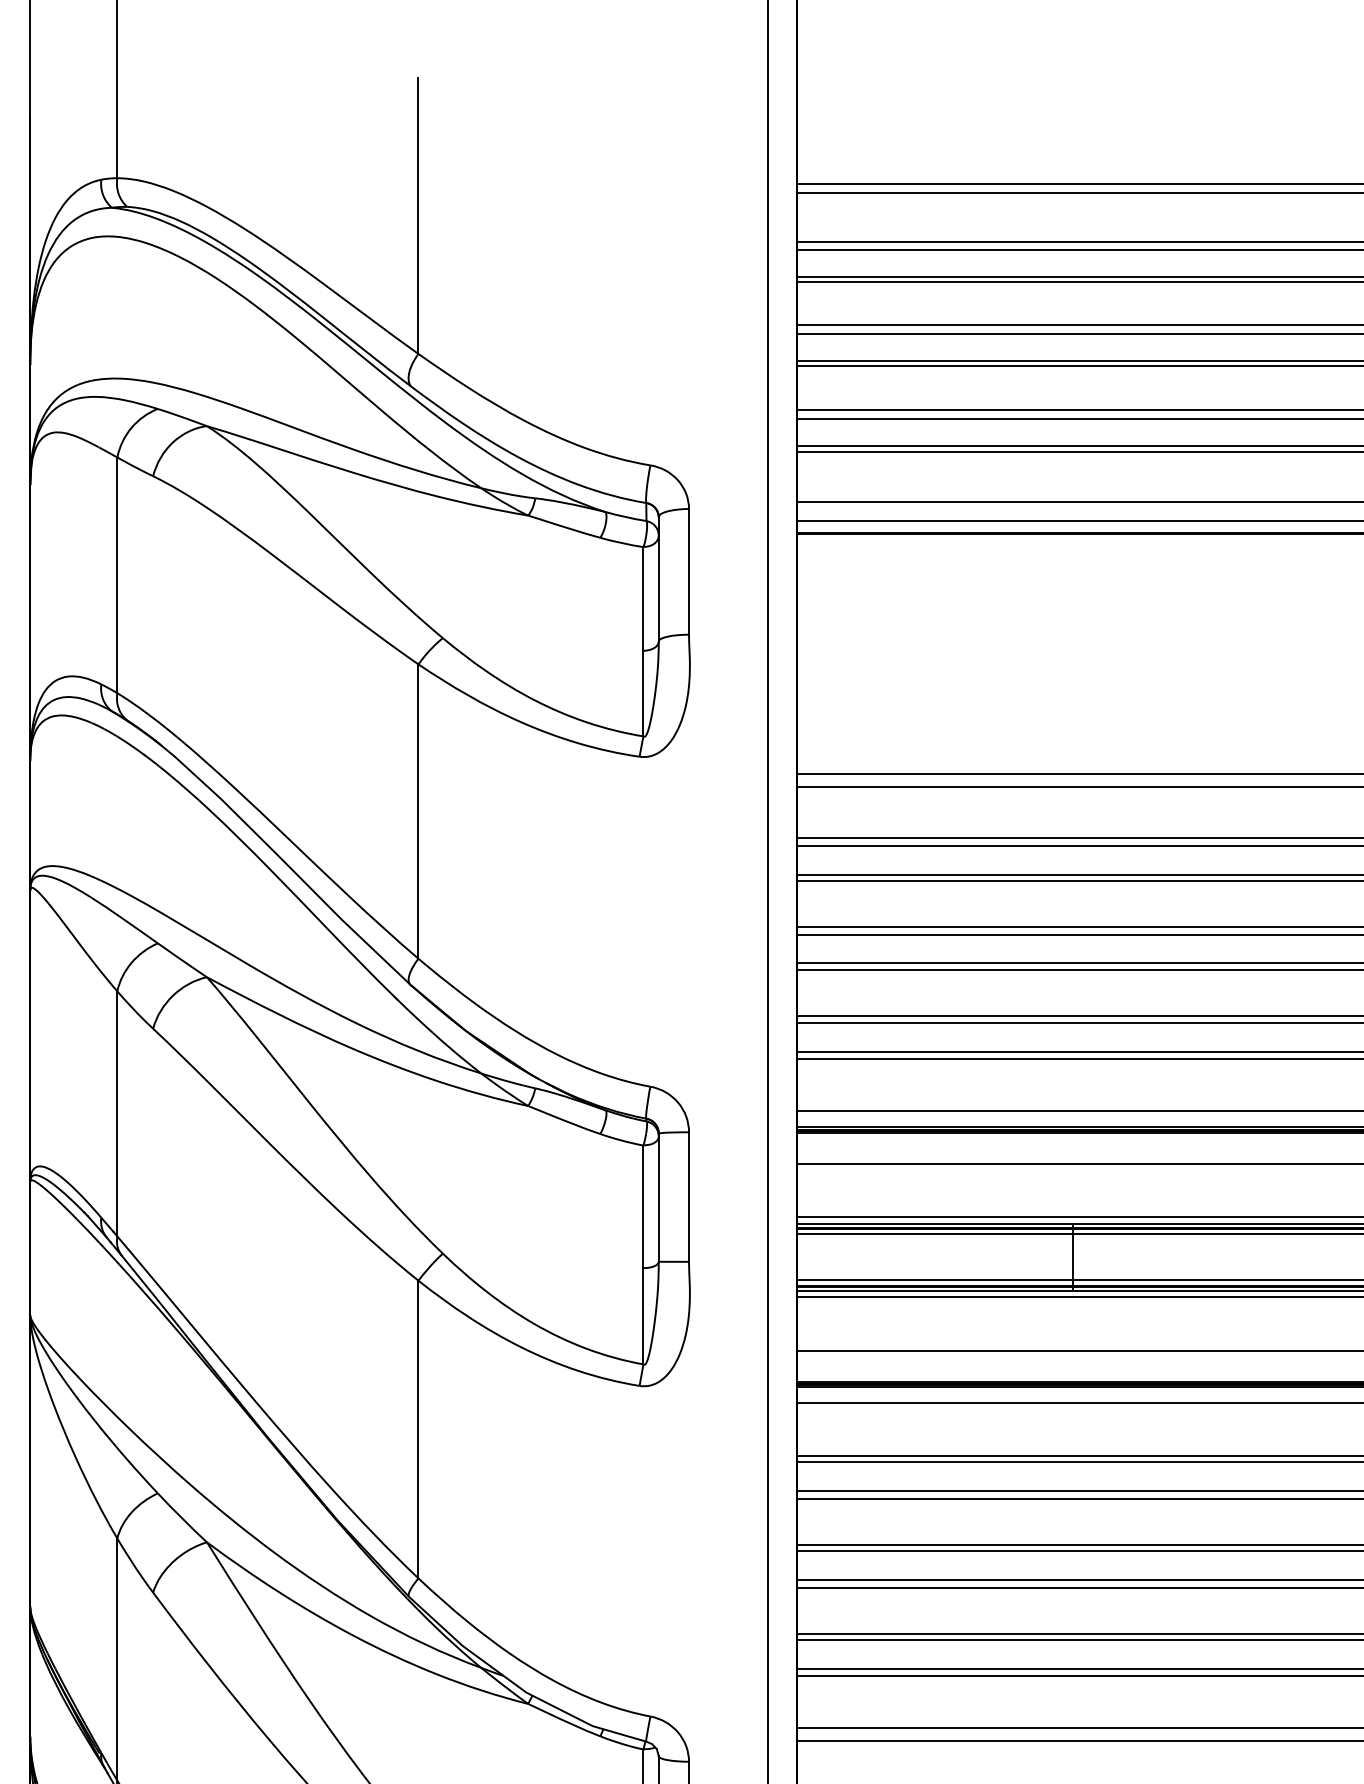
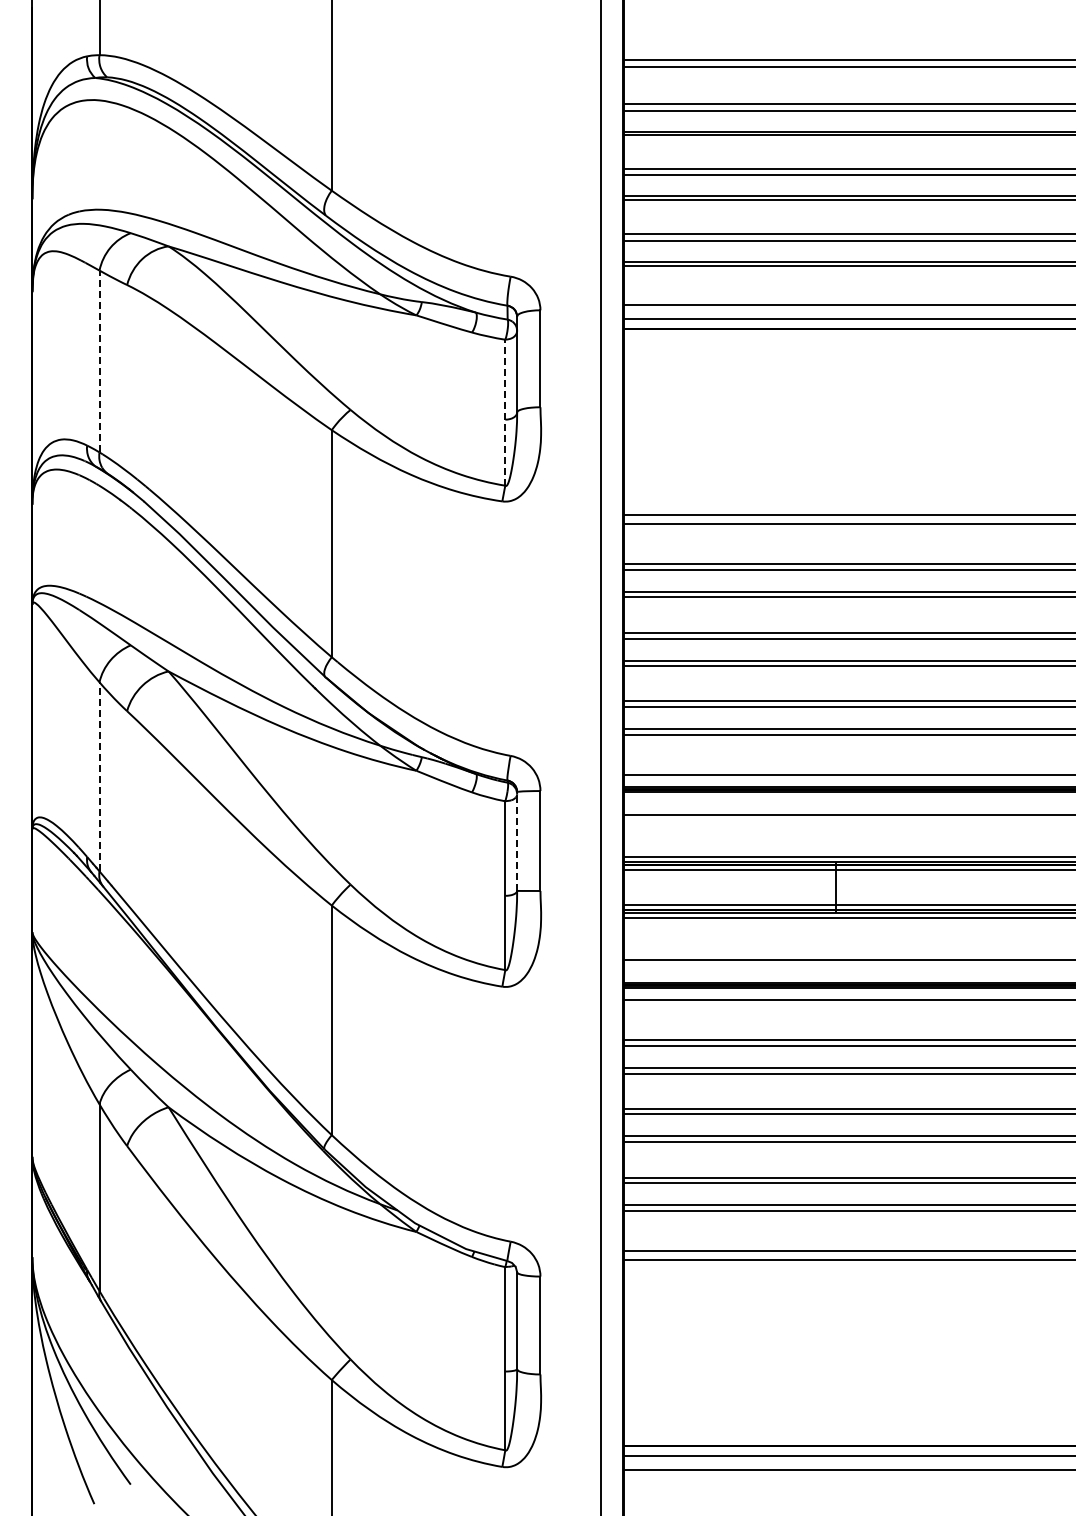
line: (117, 575) -> (99, 361), solid -> dashed
line: (643, 641) -> (505, 412), solid -> dashed
line: (117, 1113) -> (99, 776), solid -> dashed
line: (659, 1197) -> (517, 841), solid -> dashed

